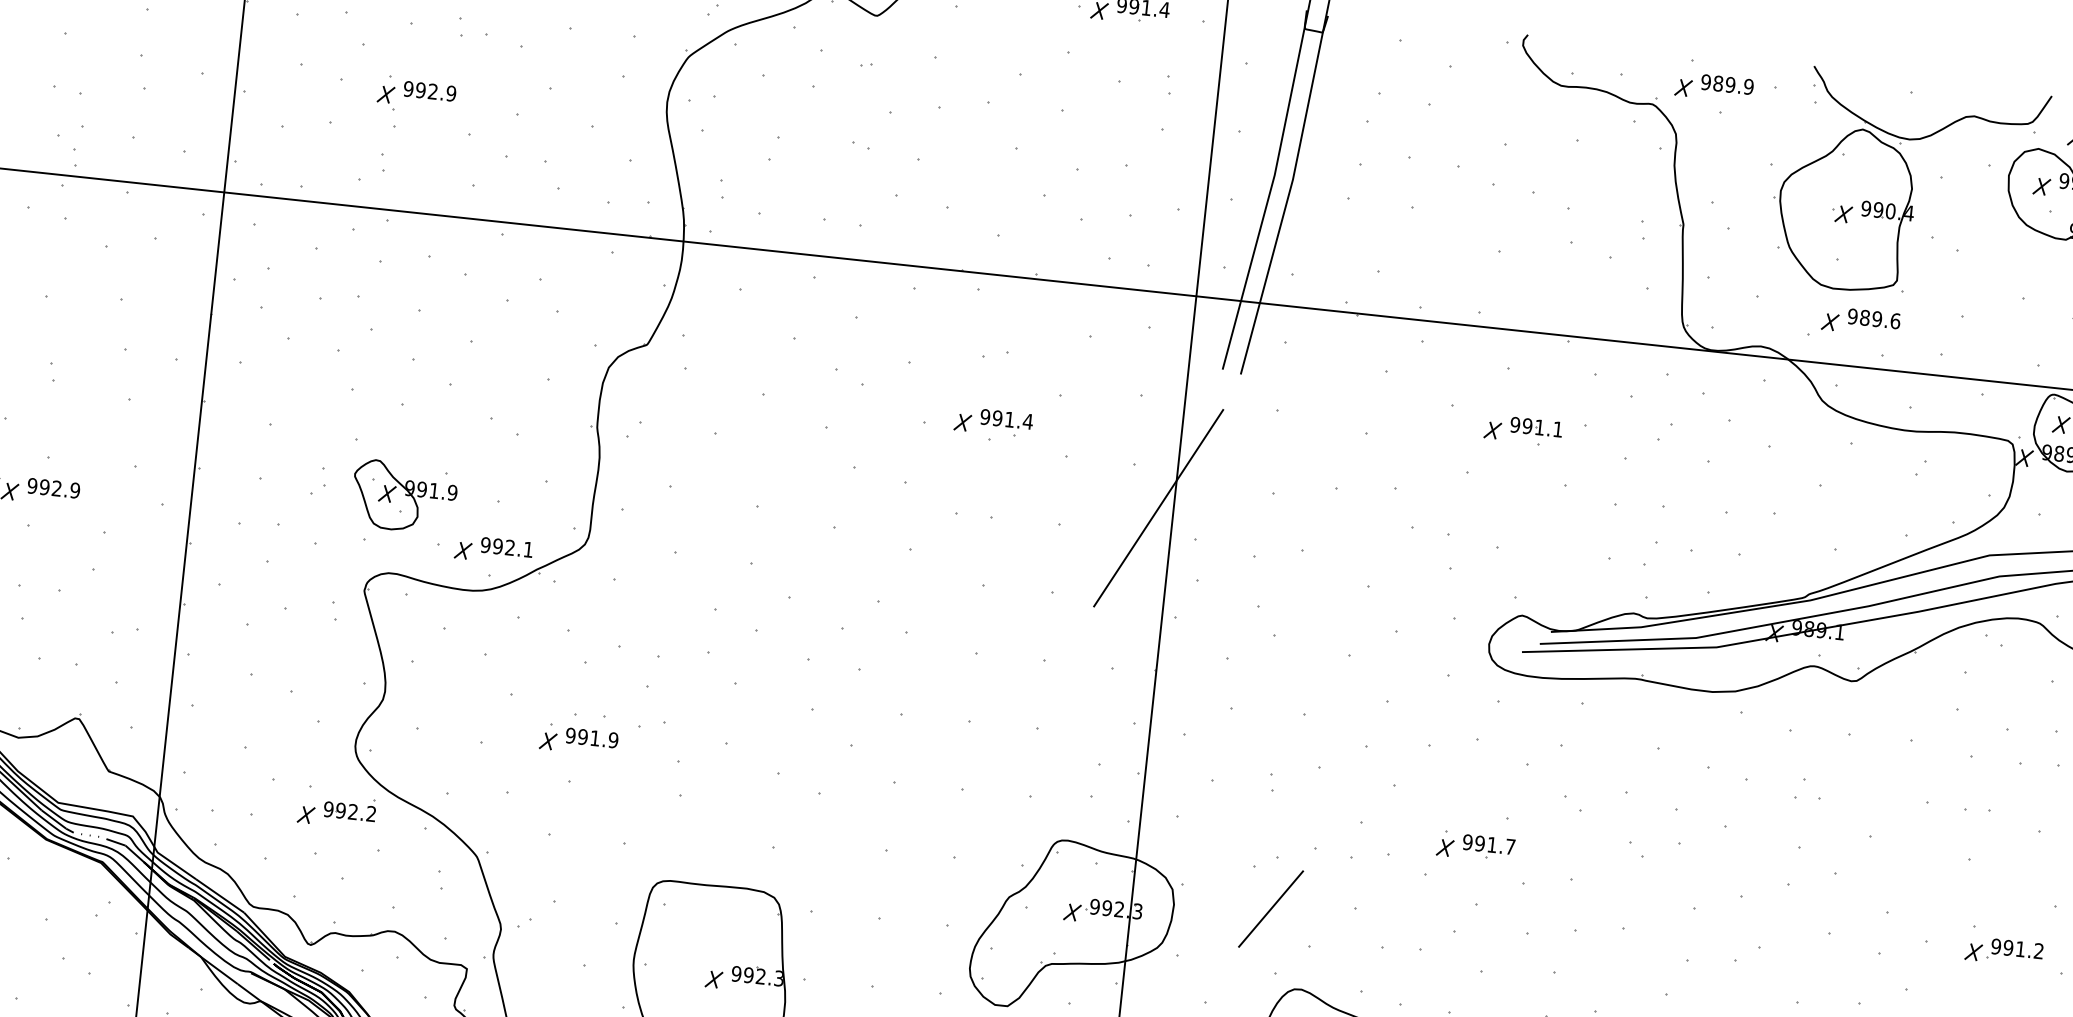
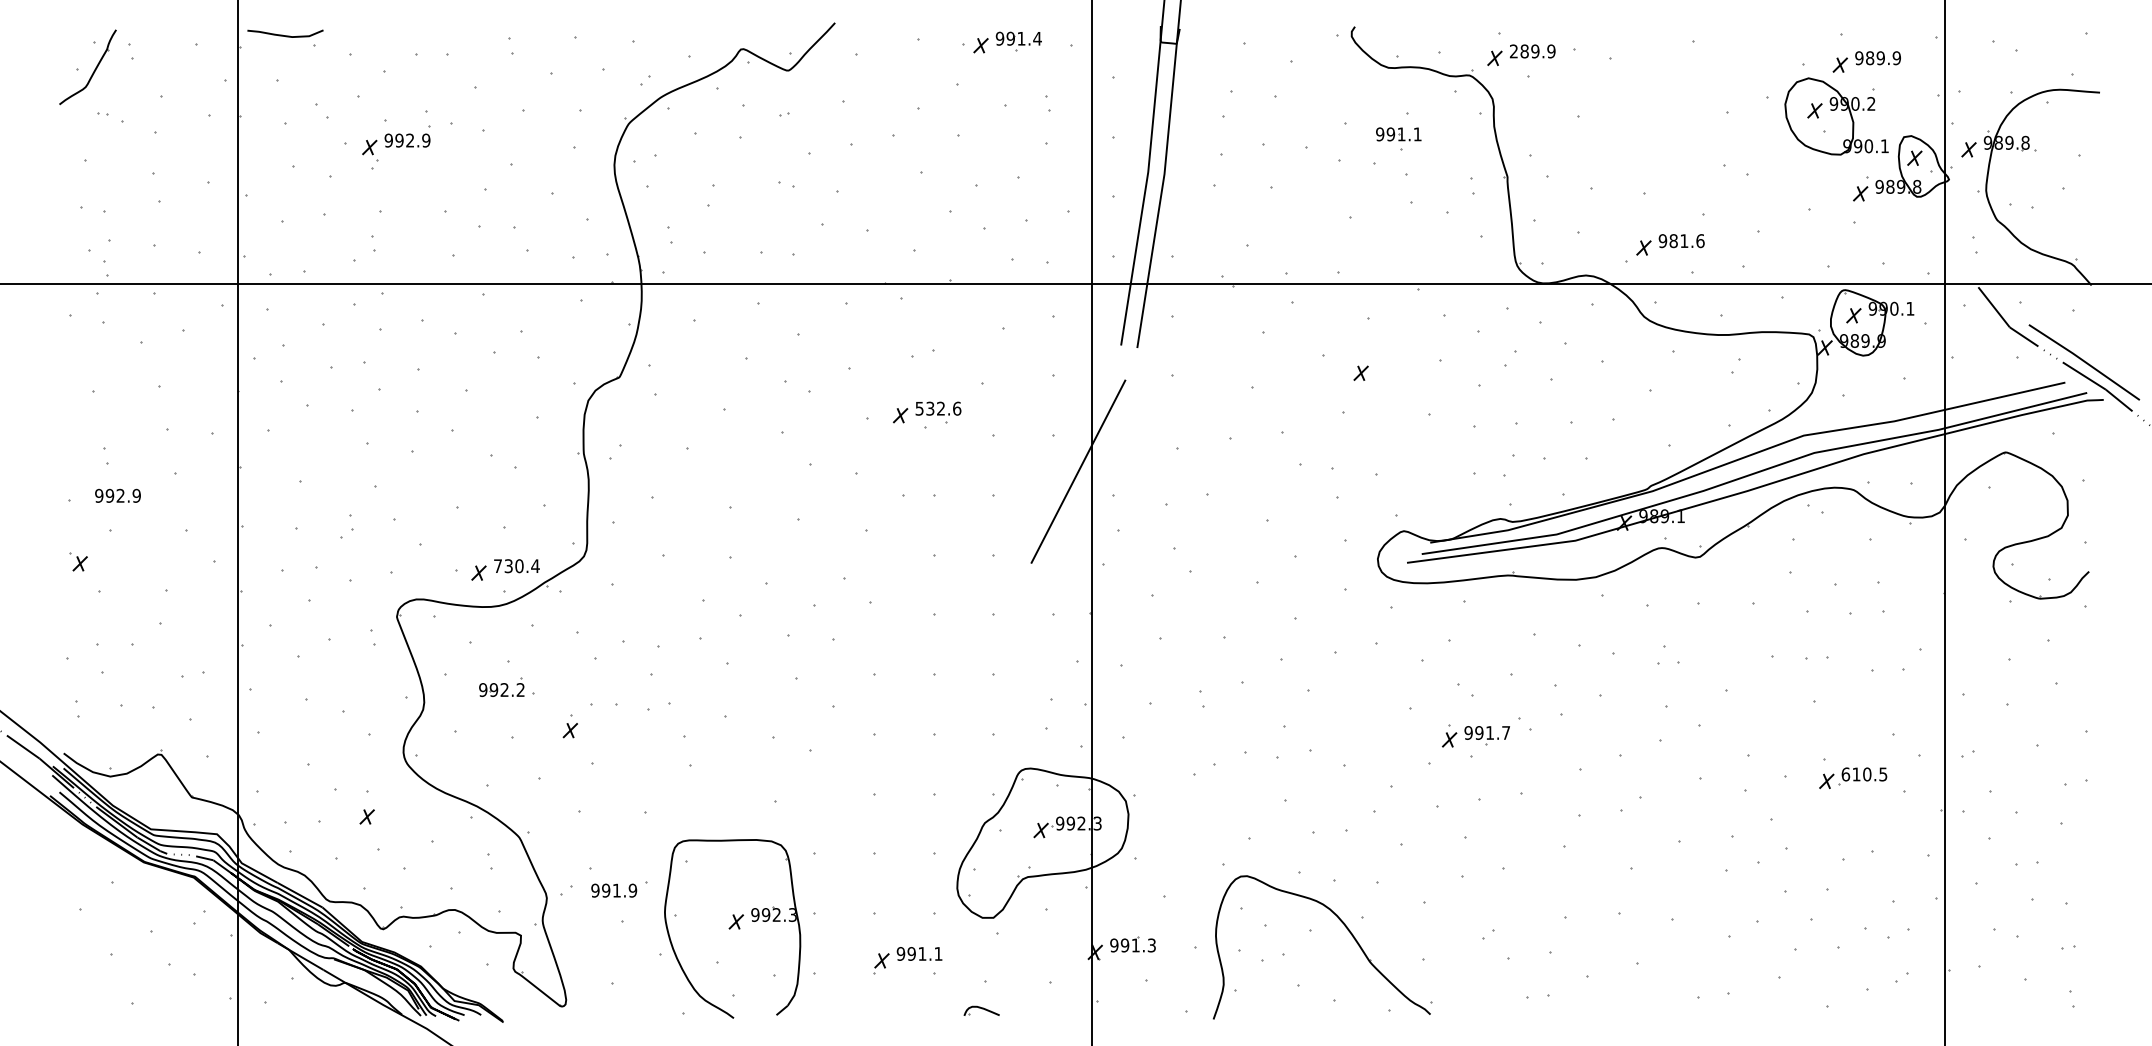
text: (1705, 82) -> (1513, 51), 989.9 -> 289.9
part: (416, 97) -> (396, 147), moved
part: (1907, 186) -> (1698, 123), removed
text: (1877, 319) -> (1684, 241), 989.6 -> 981.6
text: (1006, 419) -> (938, 408), 991.4 -> 532.6
part: (1535, 431) -> (1398, 138), moved
text: (53, 487) -> (117, 495), moved
part: (403, 496) -> (422, 531), removed
text: (506, 547) -> (516, 566), 992.1 -> 730.4
text: (592, 737) -> (614, 890), moved
part: (349, 807) -> (501, 686), moved
part: (1475, 846) -> (1475, 735), moved
line: (1270, 908) -> (1212, 808), removed
text: (2017, 948) -> (1864, 774), 991.2 -> 610.5

